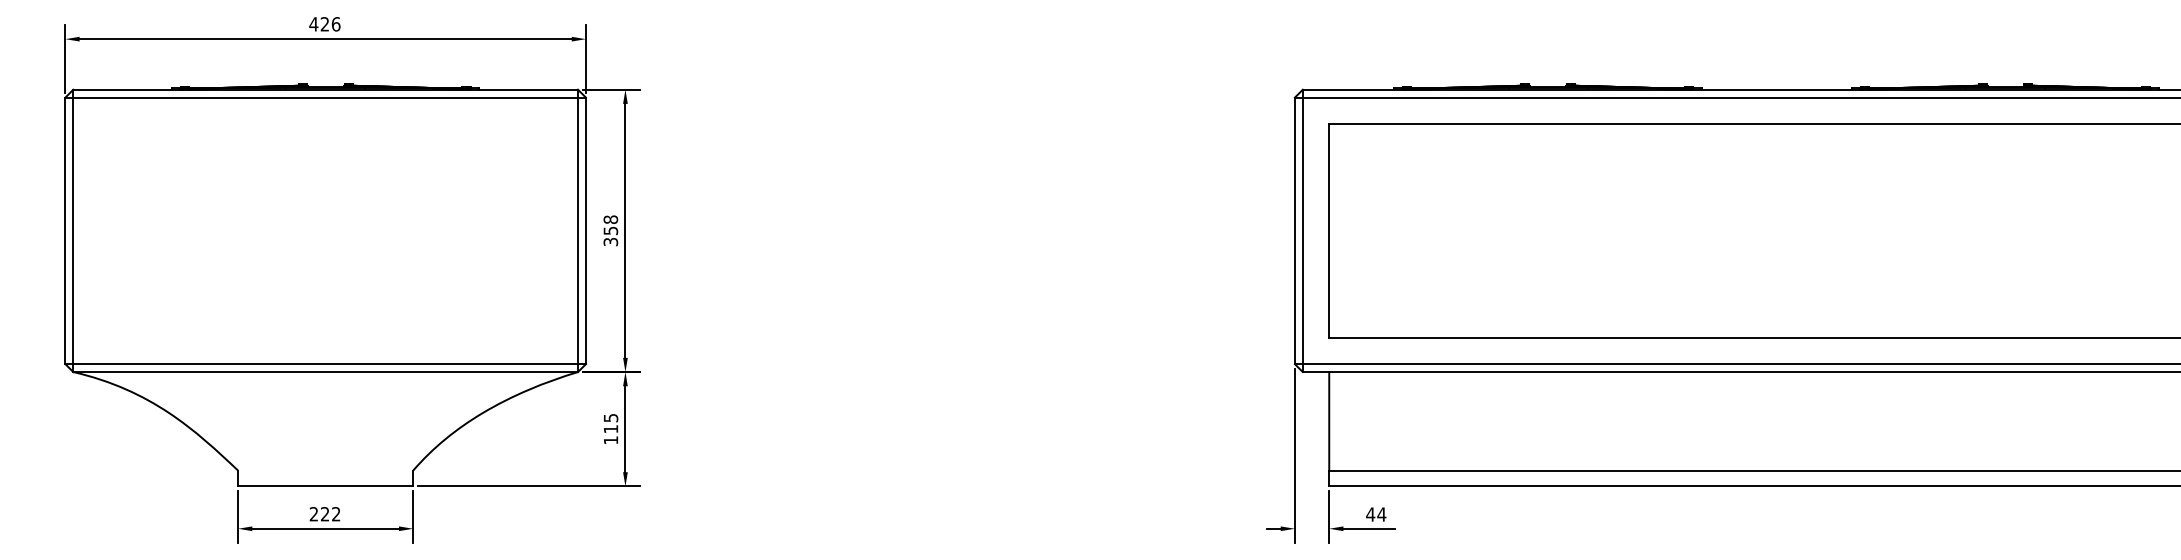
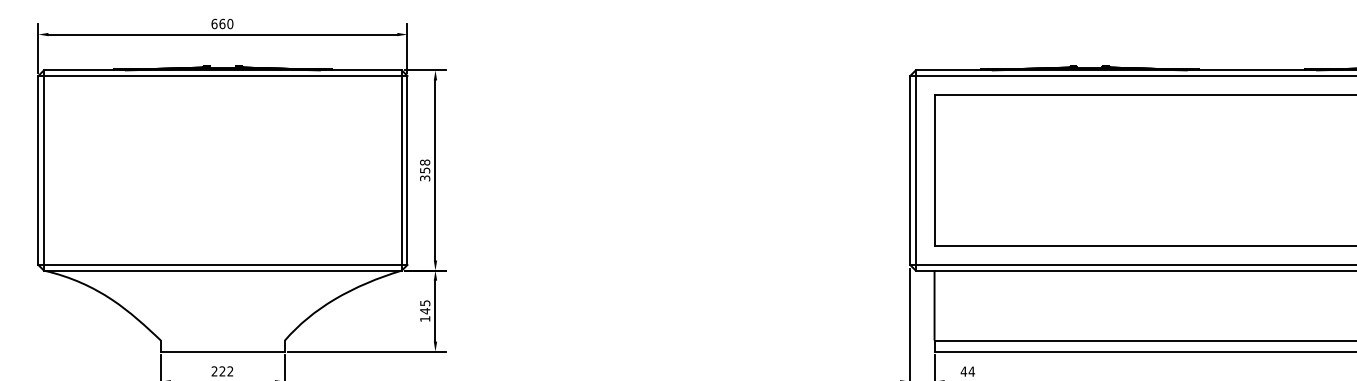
text: (324, 24) -> (222, 24), 426 -> 660
text: (611, 428) -> (425, 310), 115 -> 145

